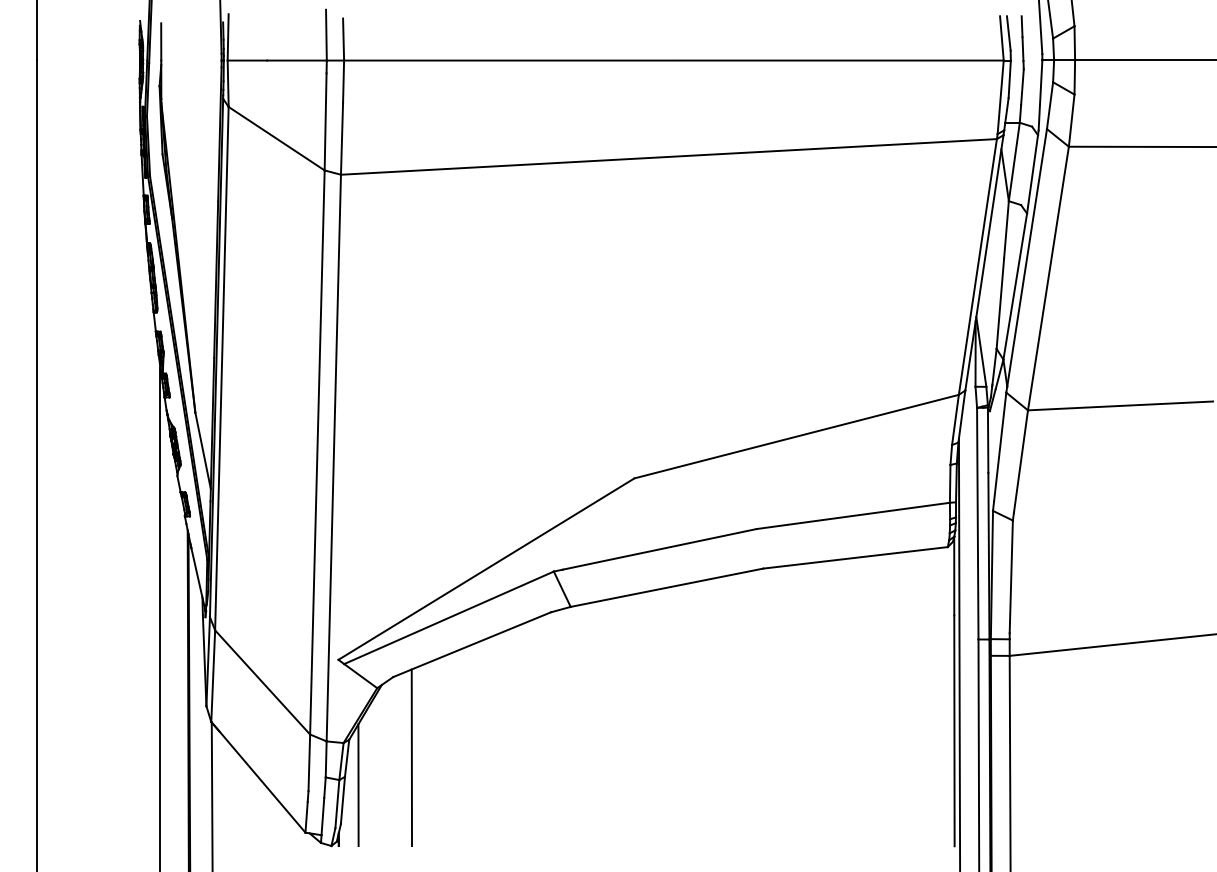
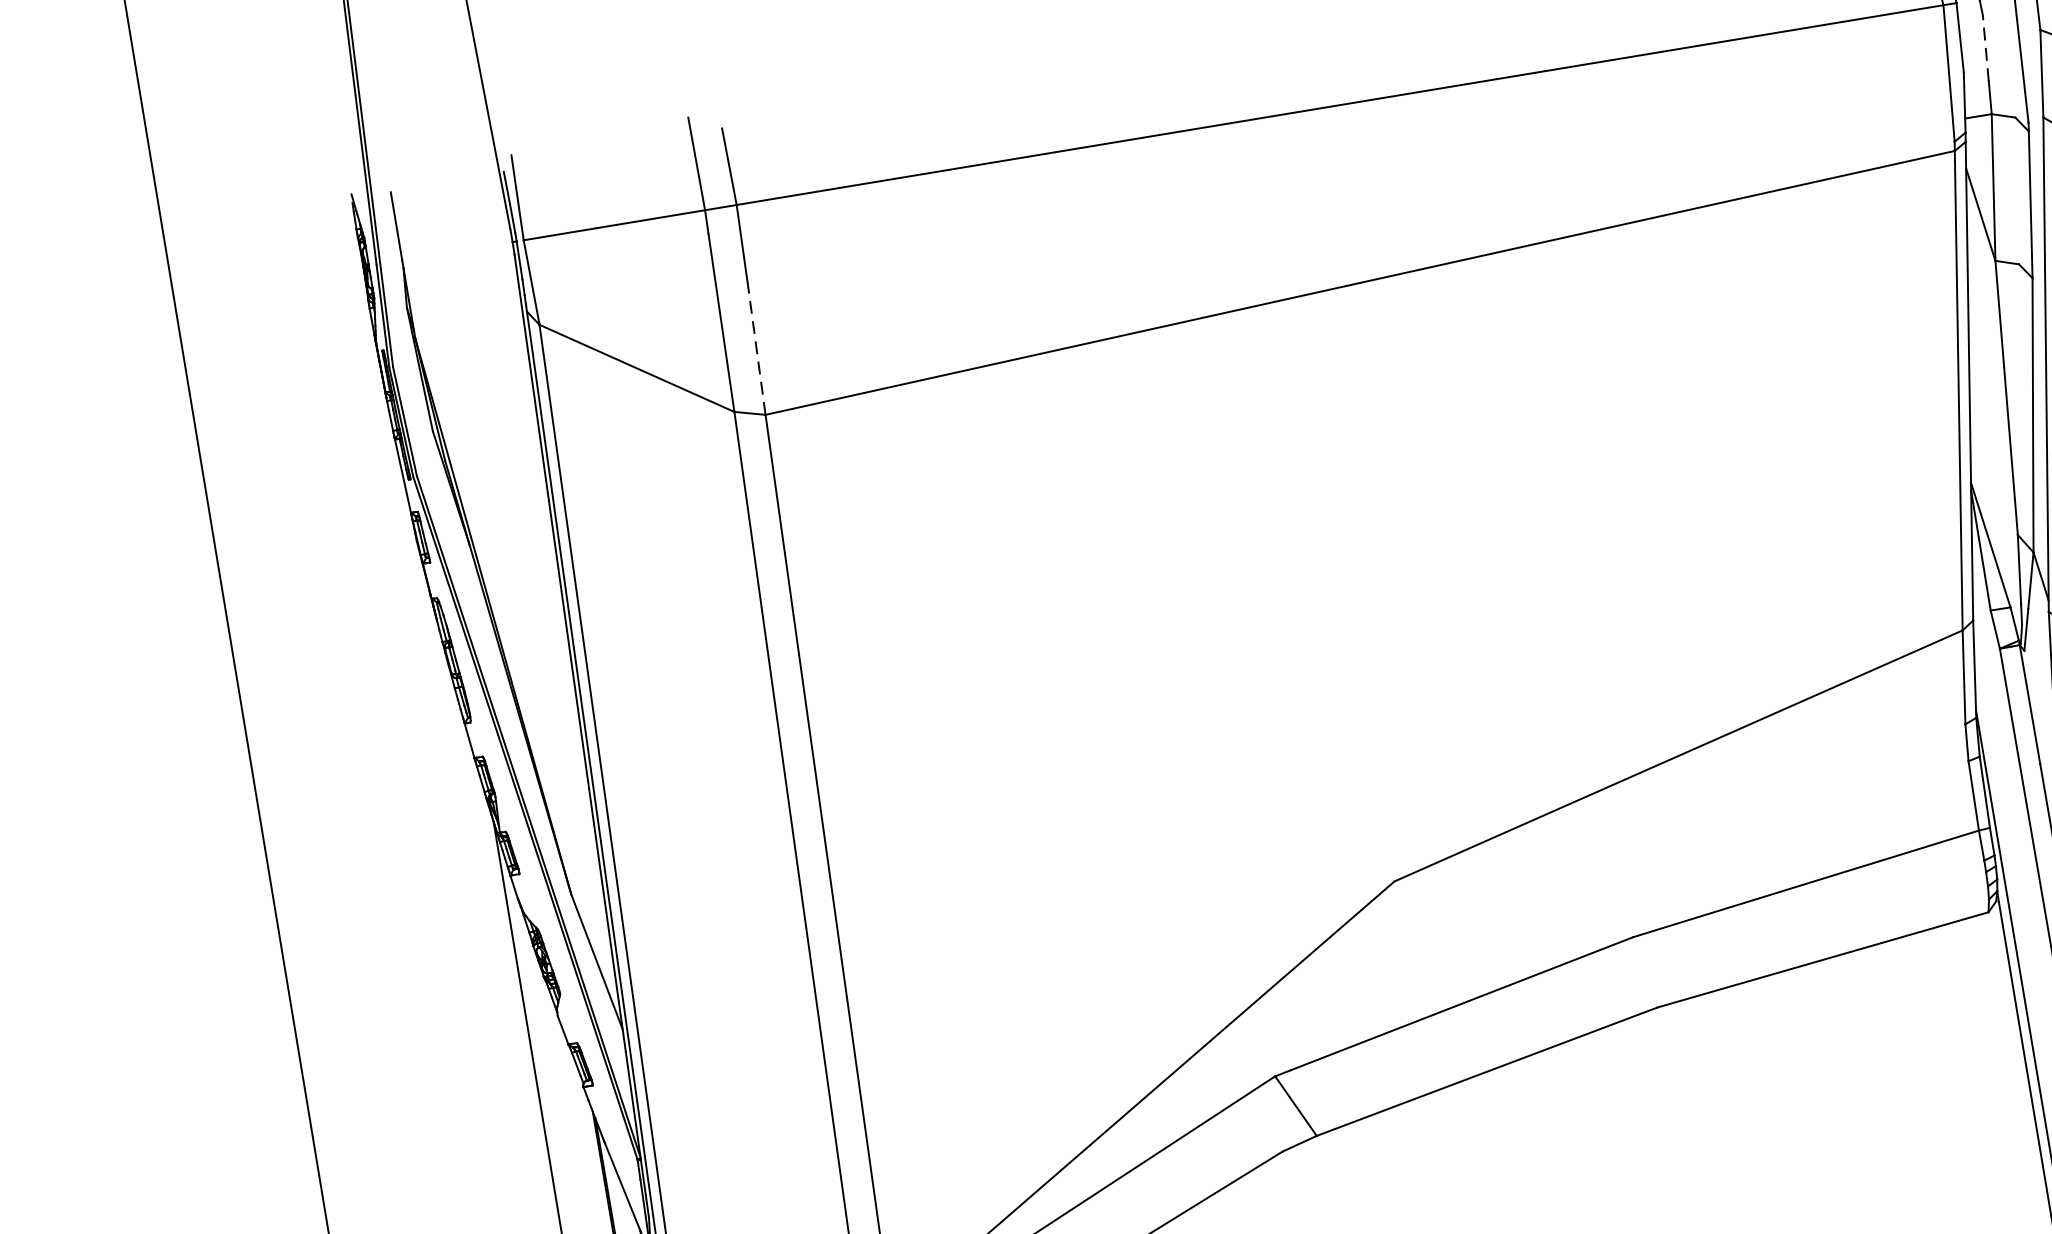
line: (1022, 87) -> (1985, 48), solid -> dashed
line: (342, 138) -> (757, 348), solid -> dashed

